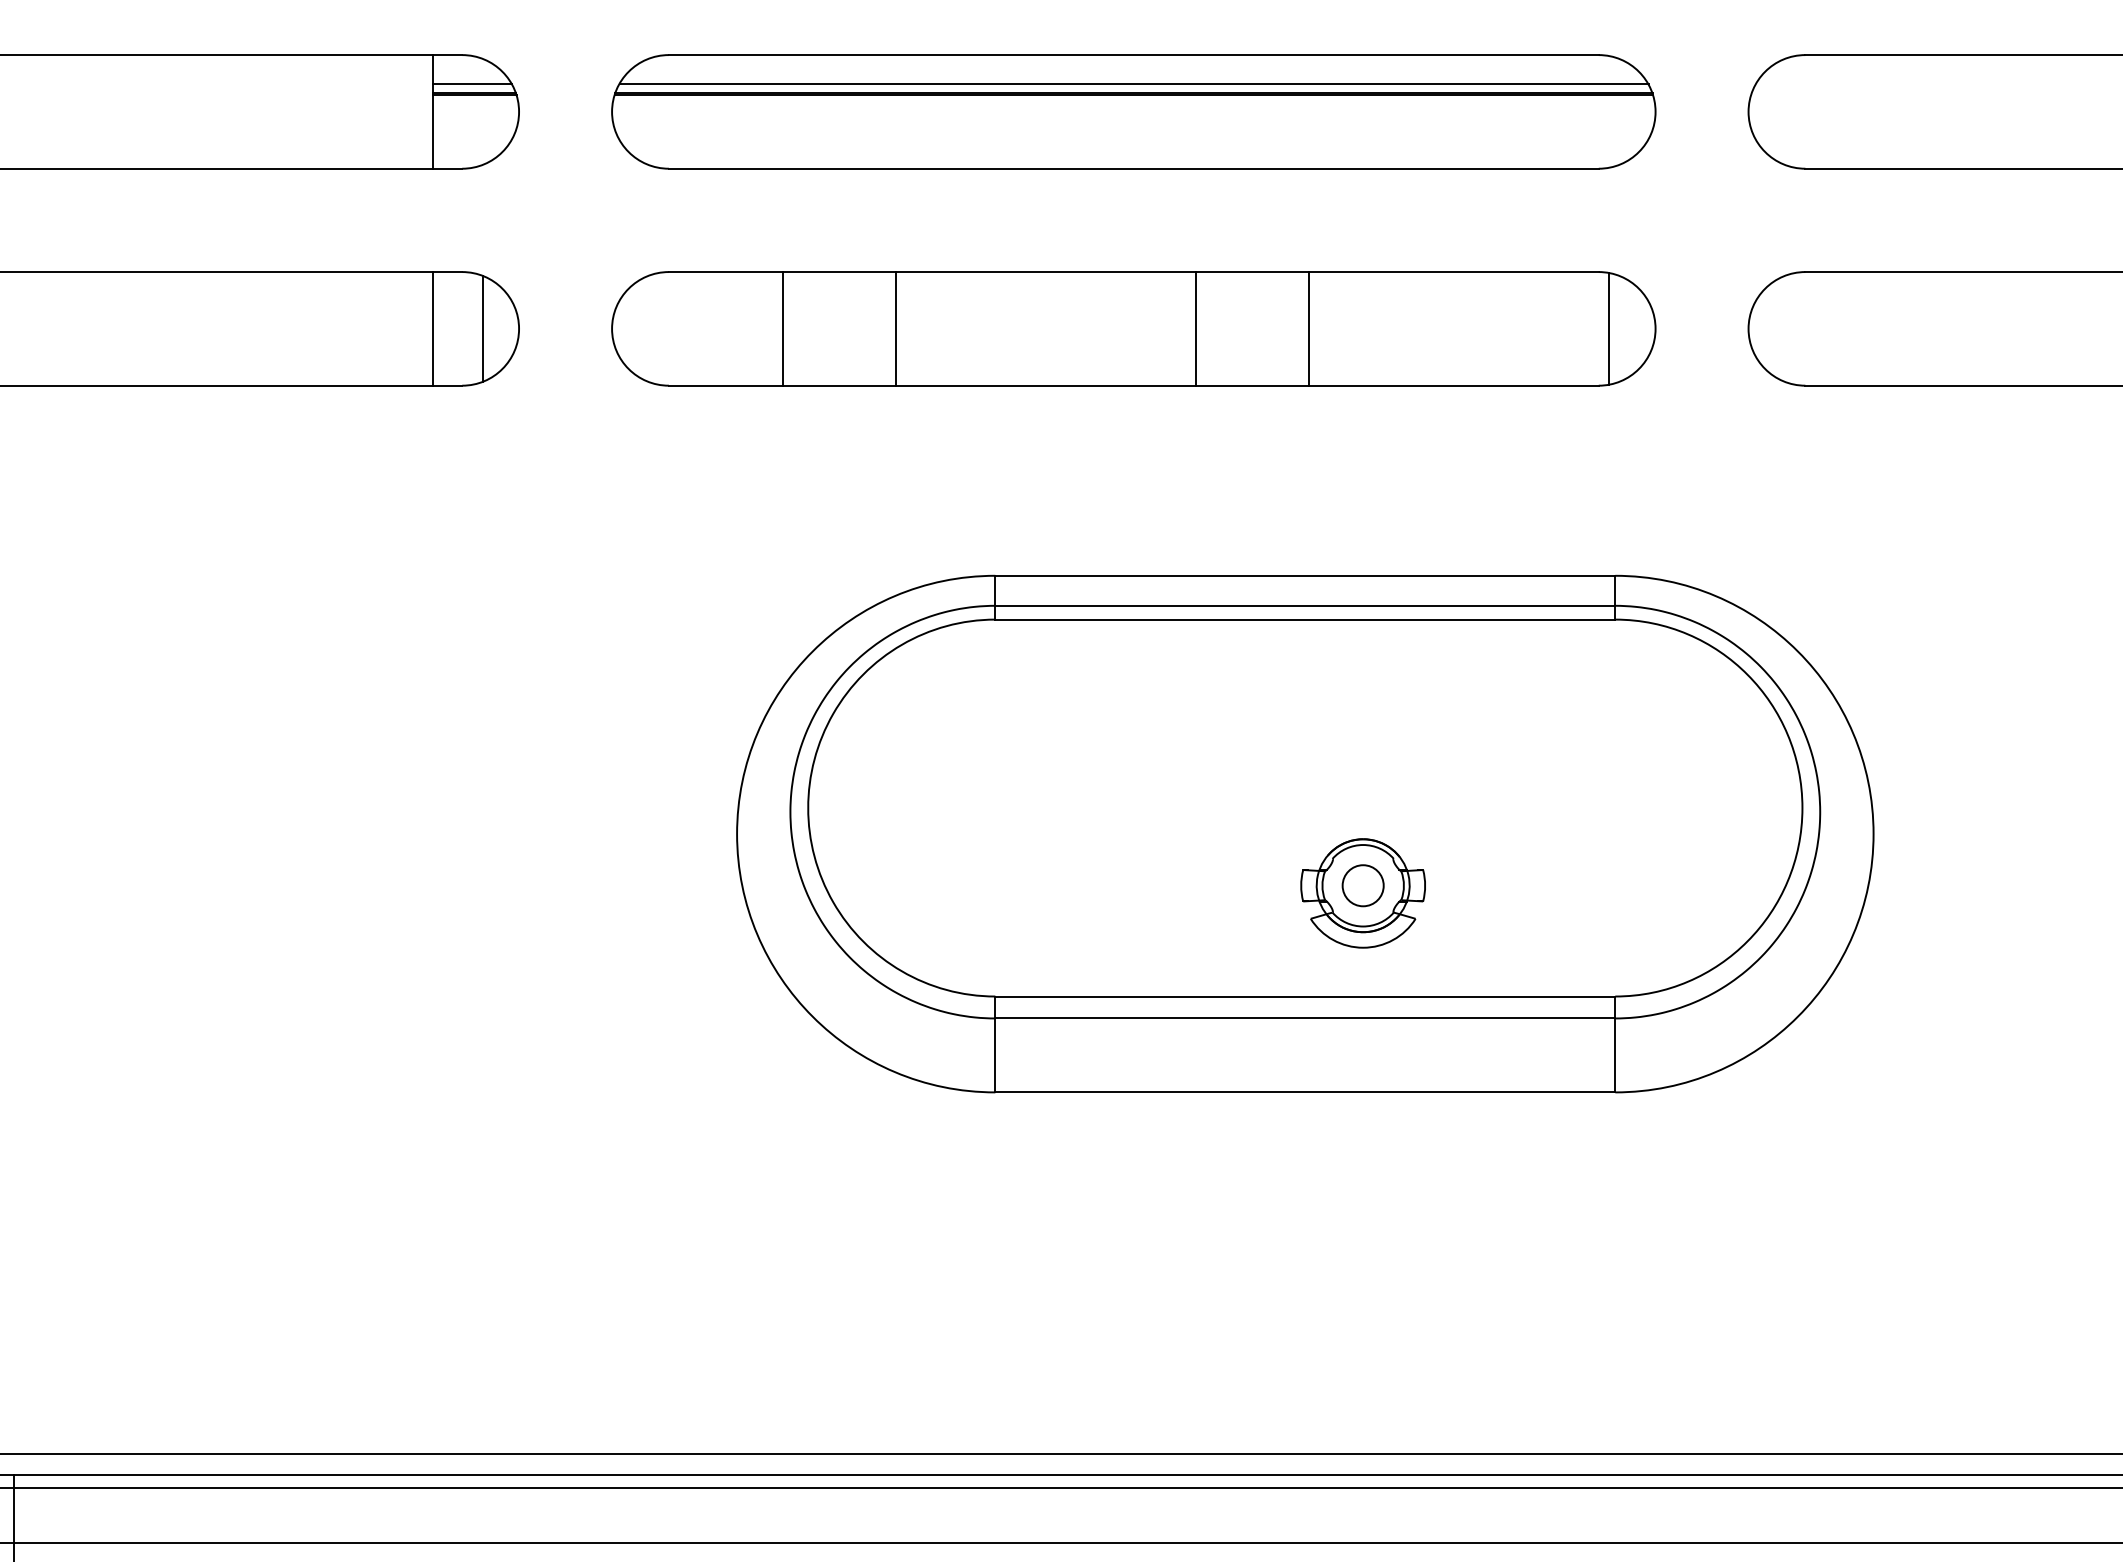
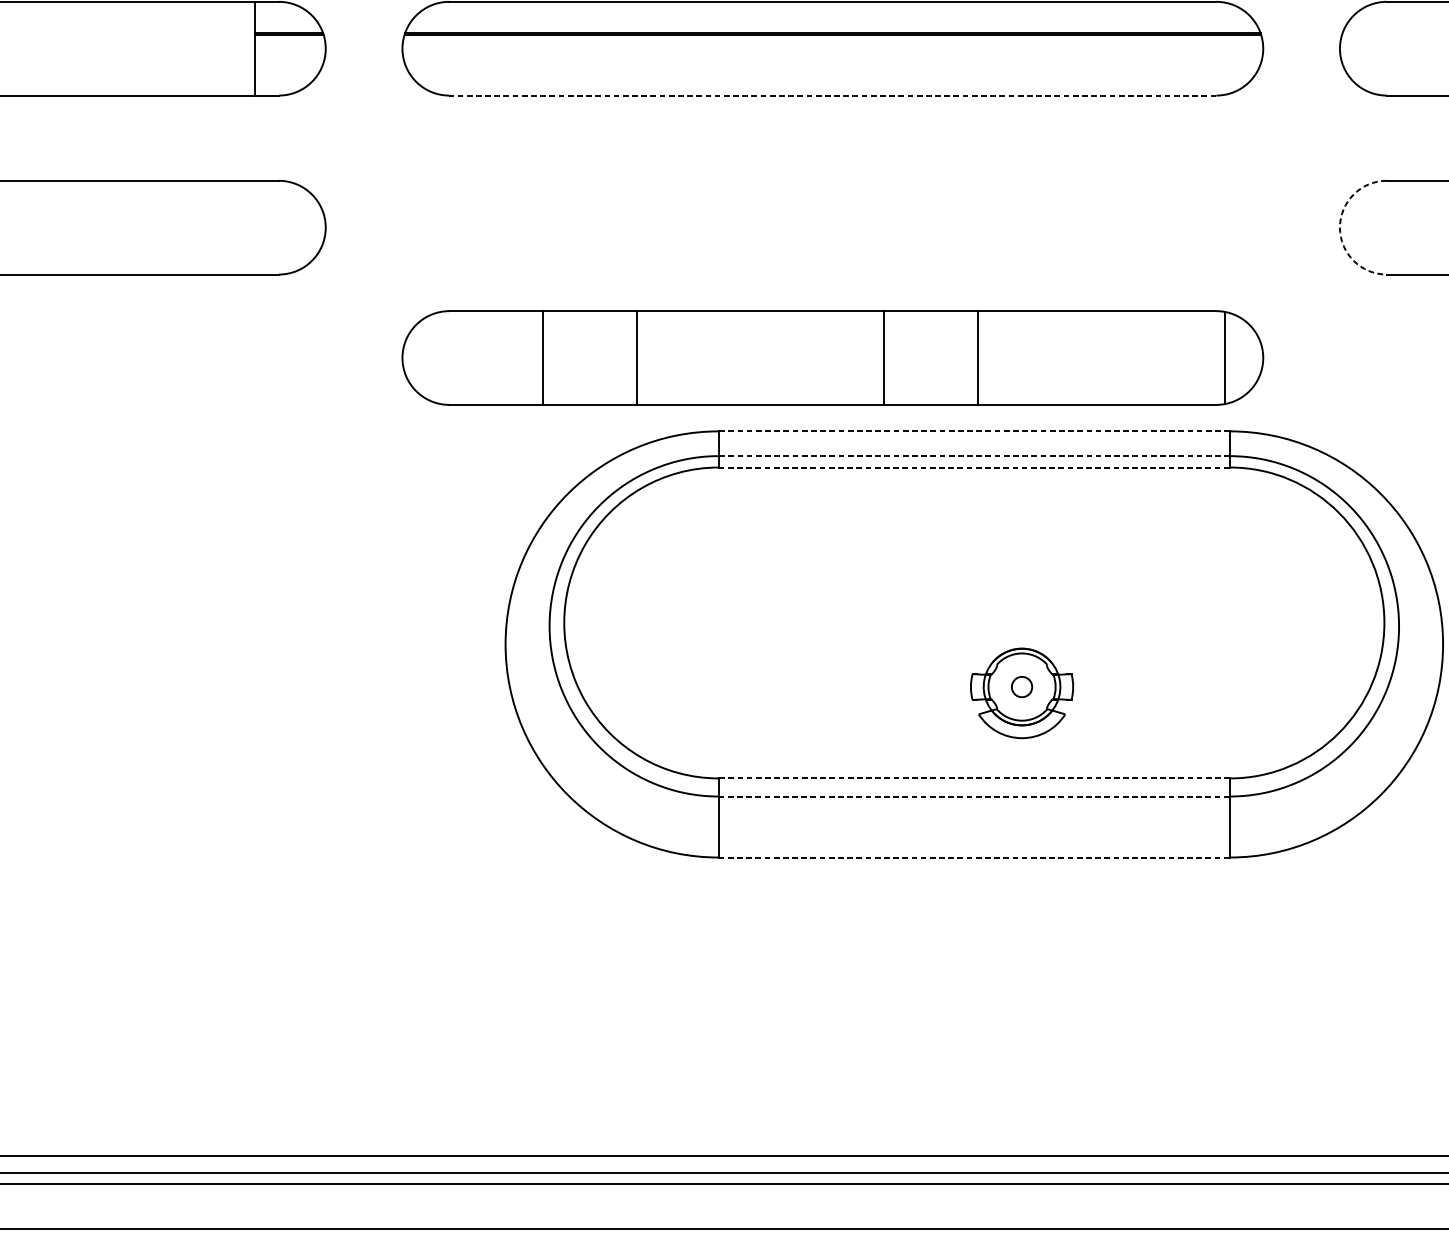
line: (472, 84) -> (287, 26), removed
line: (1133, 84) -> (832, 26), removed
line: (1133, 168) -> (832, 95), solid -> dashed
line: (433, 328) -> (255, 227), removed
line: (482, 328) -> (295, 227), removed
part: (1133, 328) -> (832, 357), moved
arc: (1748, 328) -> (1339, 227), solid -> dashed
line: (1305, 575) -> (974, 431), solid -> dashed
line: (1305, 605) -> (974, 455), solid -> dashed
line: (1305, 619) -> (974, 467), solid -> dashed
circle: (1362, 885) -> (1021, 686), size x0.6
line: (1305, 996) -> (974, 778), solid -> dashed
line: (1305, 1018) -> (974, 796), solid -> dashed
line: (1305, 1092) -> (974, 857), solid -> dashed

